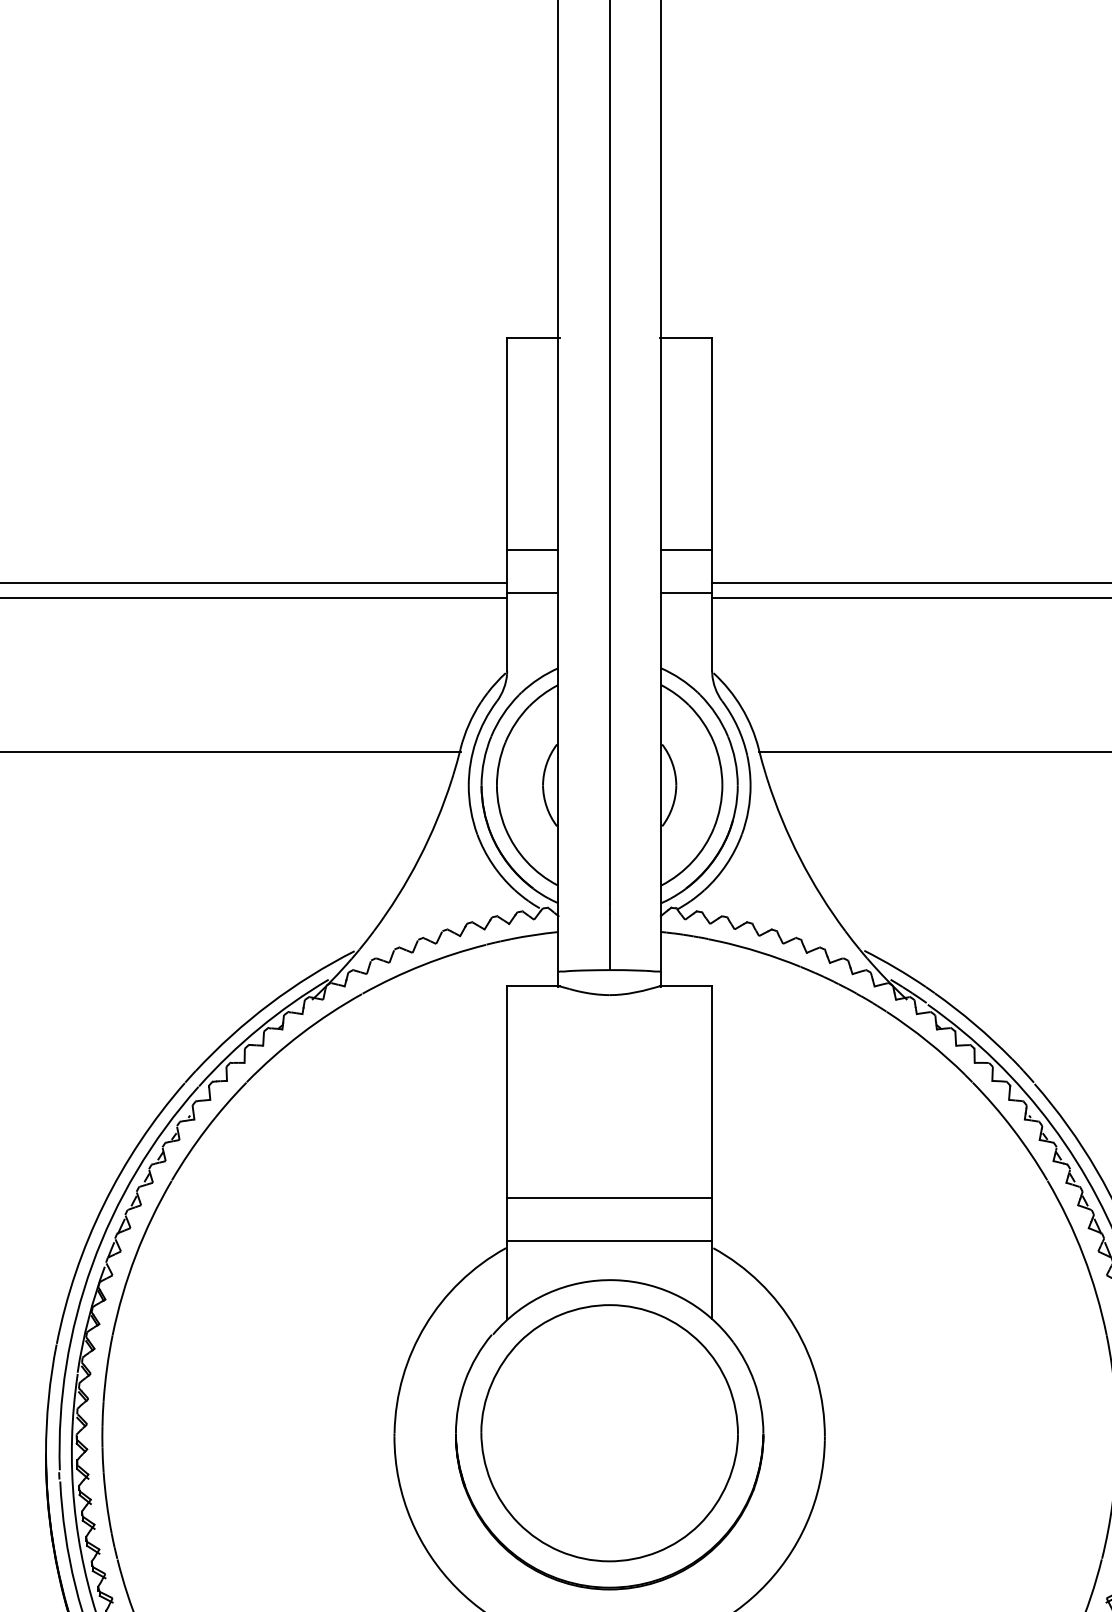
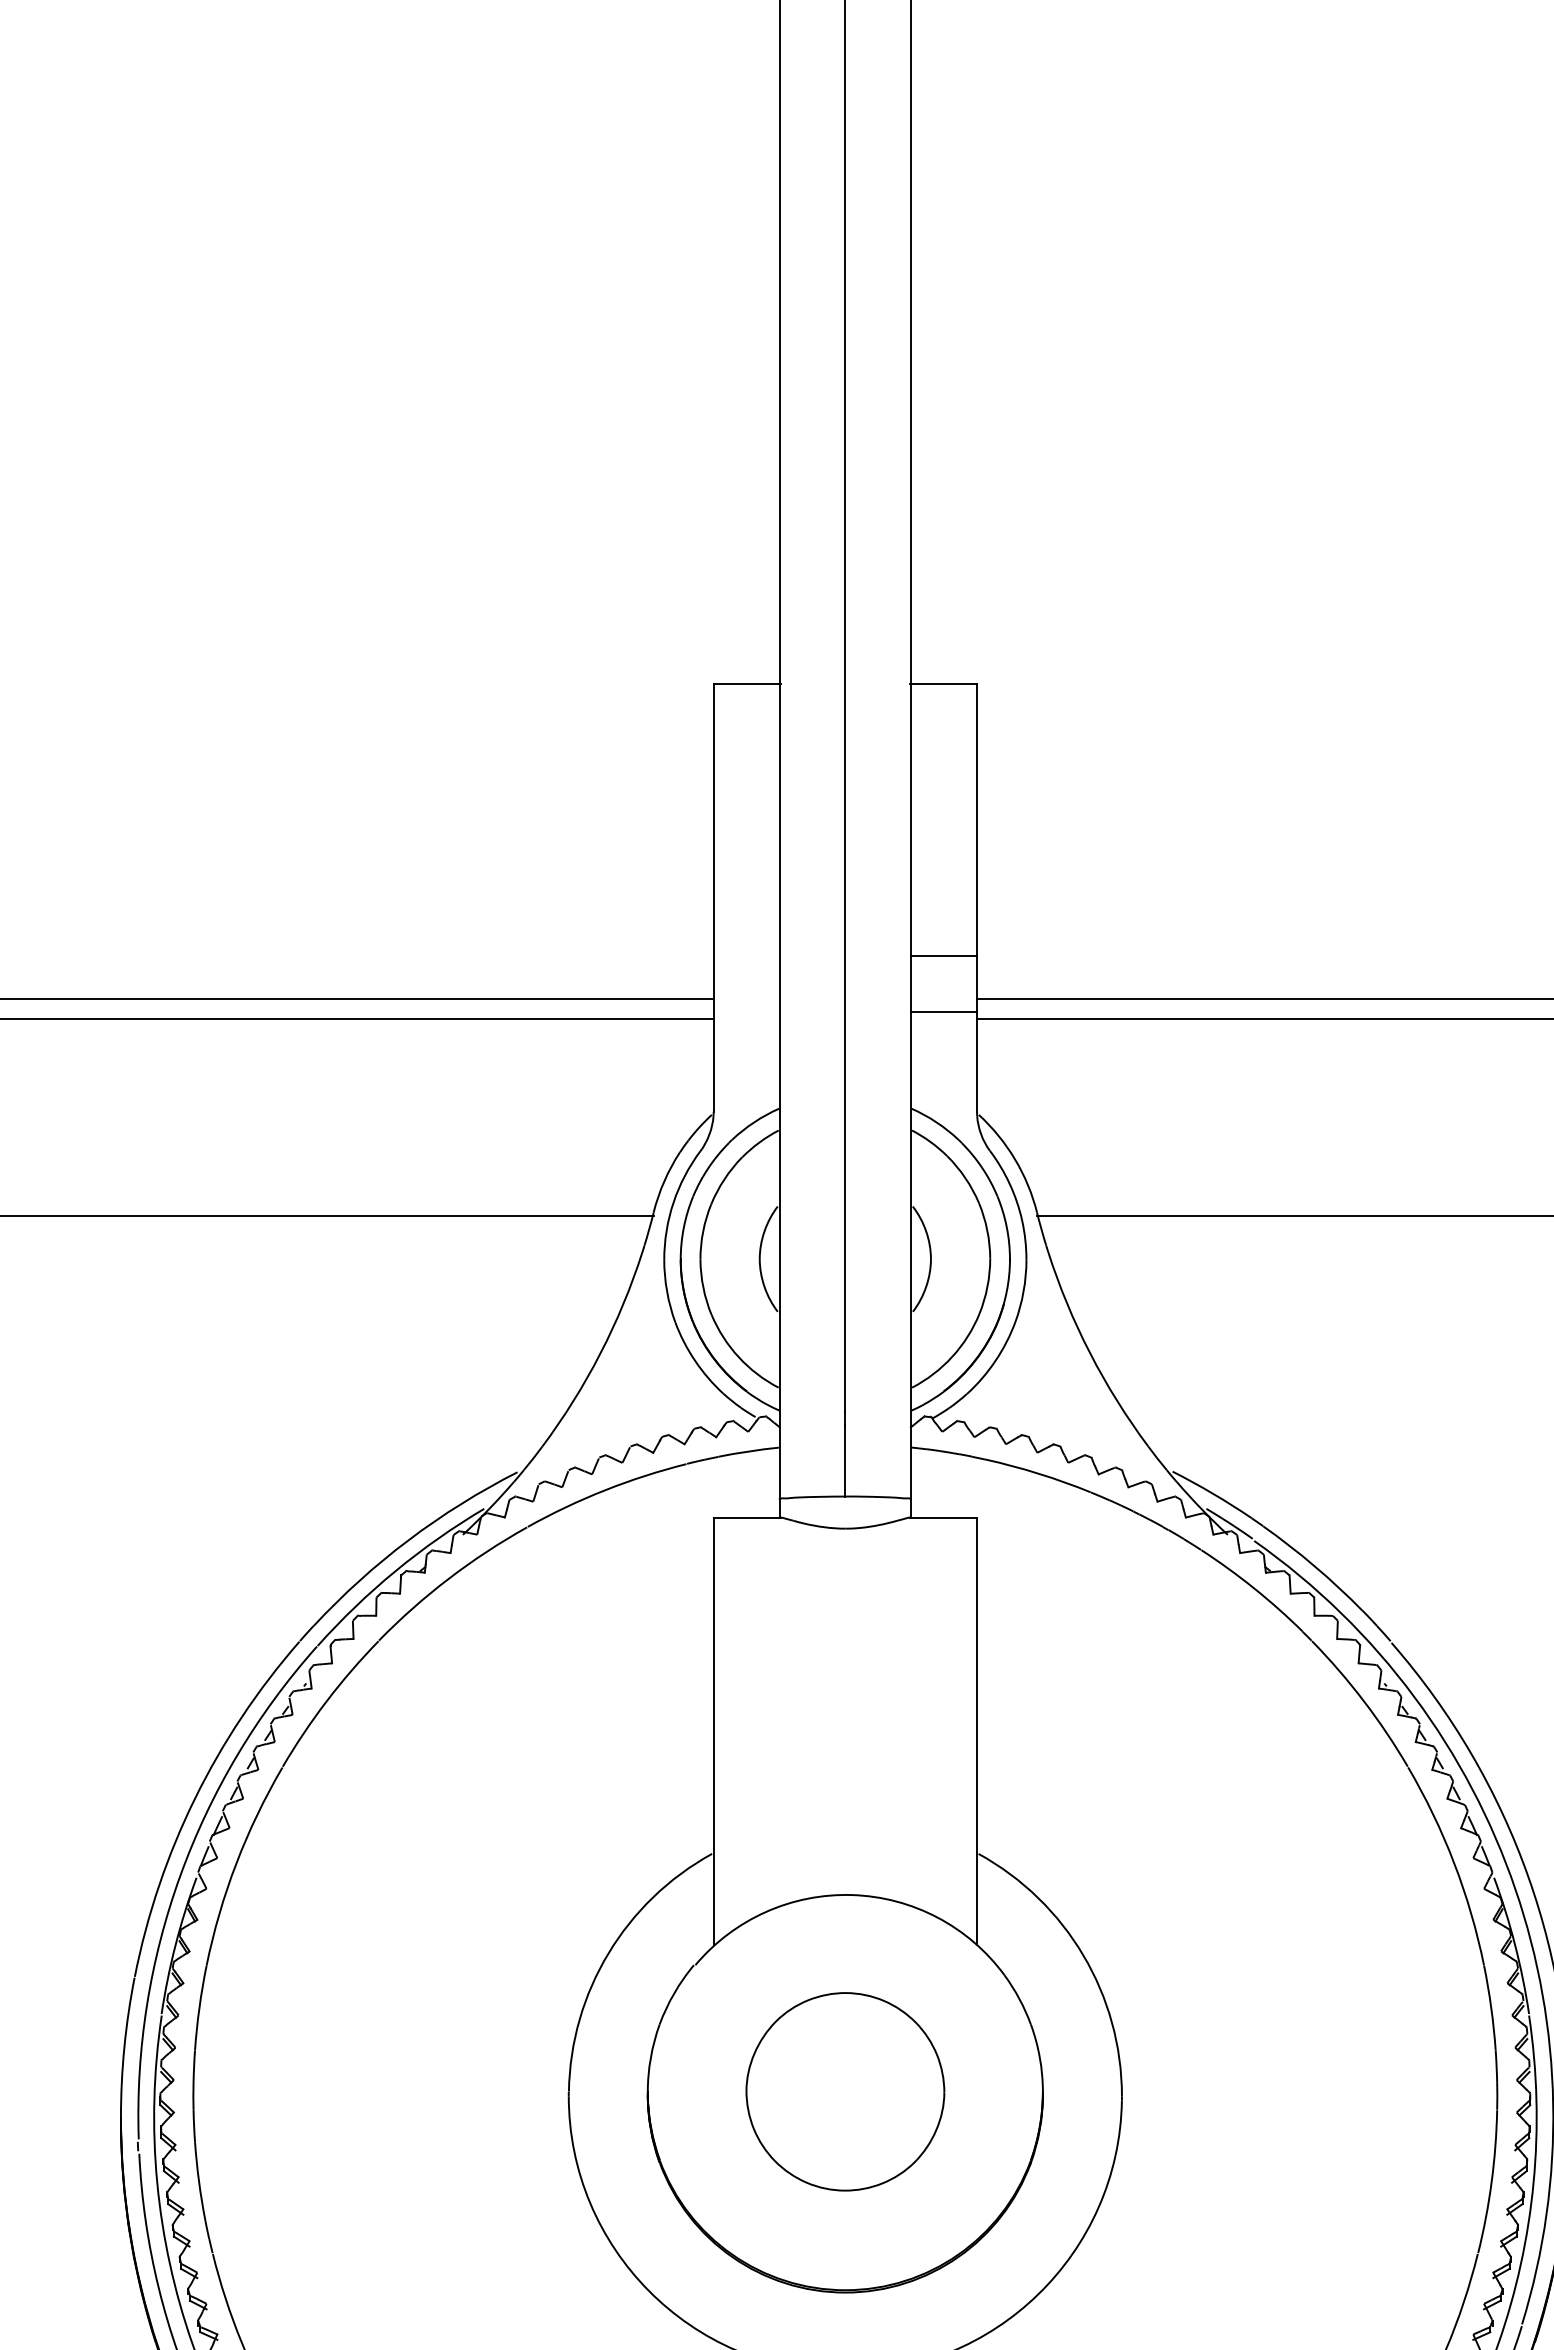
line: (532, 549) -> (746, 956), removed
line: (532, 593) -> (746, 1012), removed
line: (609, 1198) -> (845, 1789), removed
line: (609, 1241) -> (845, 1845), removed
part: (609, 1433) -> (845, 2091), size x0.6

